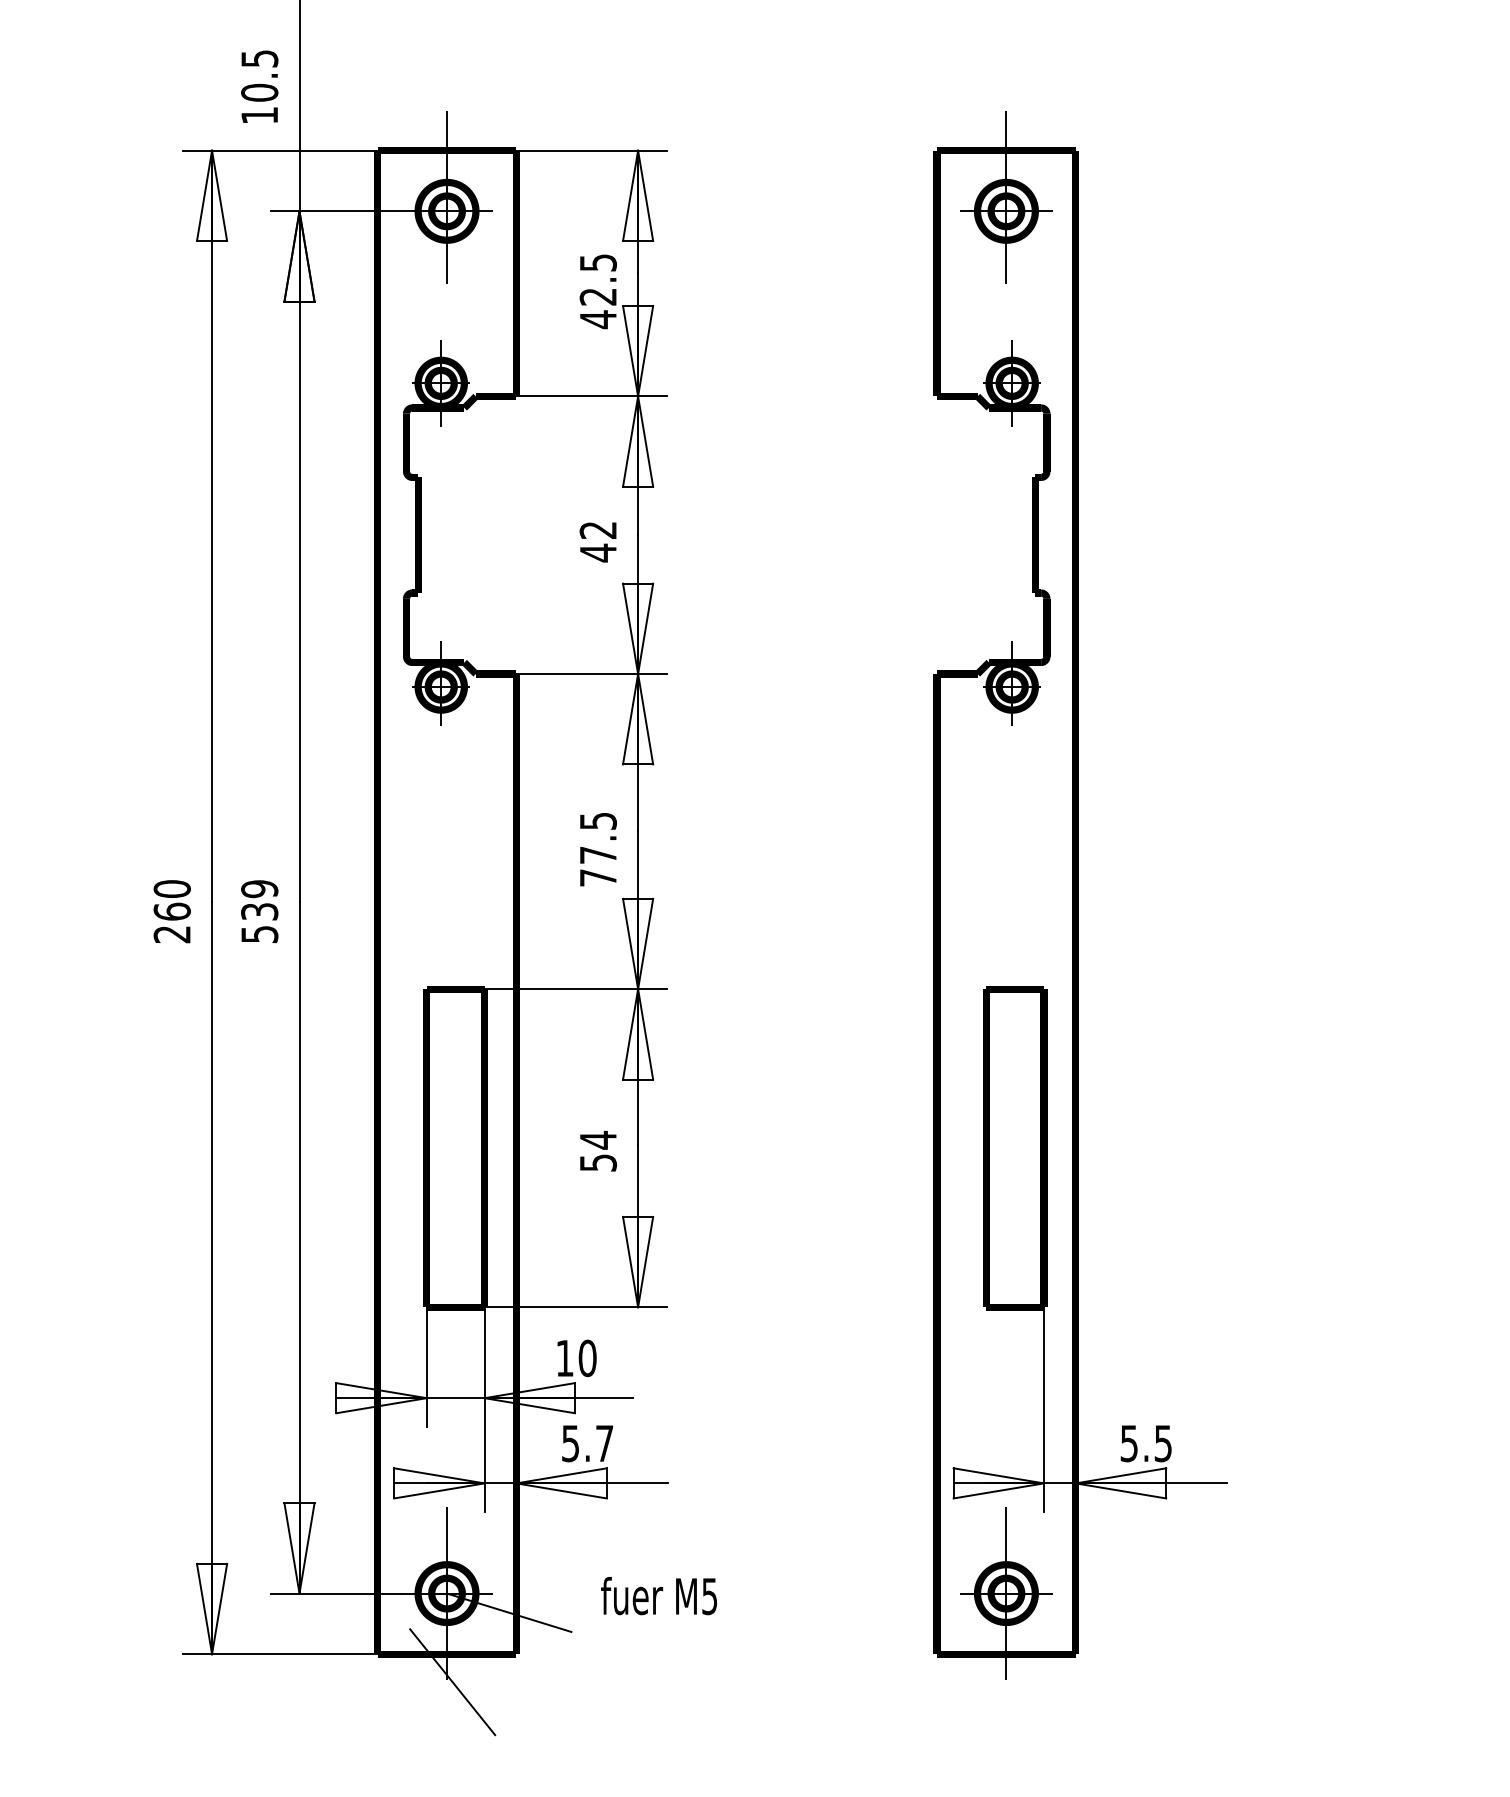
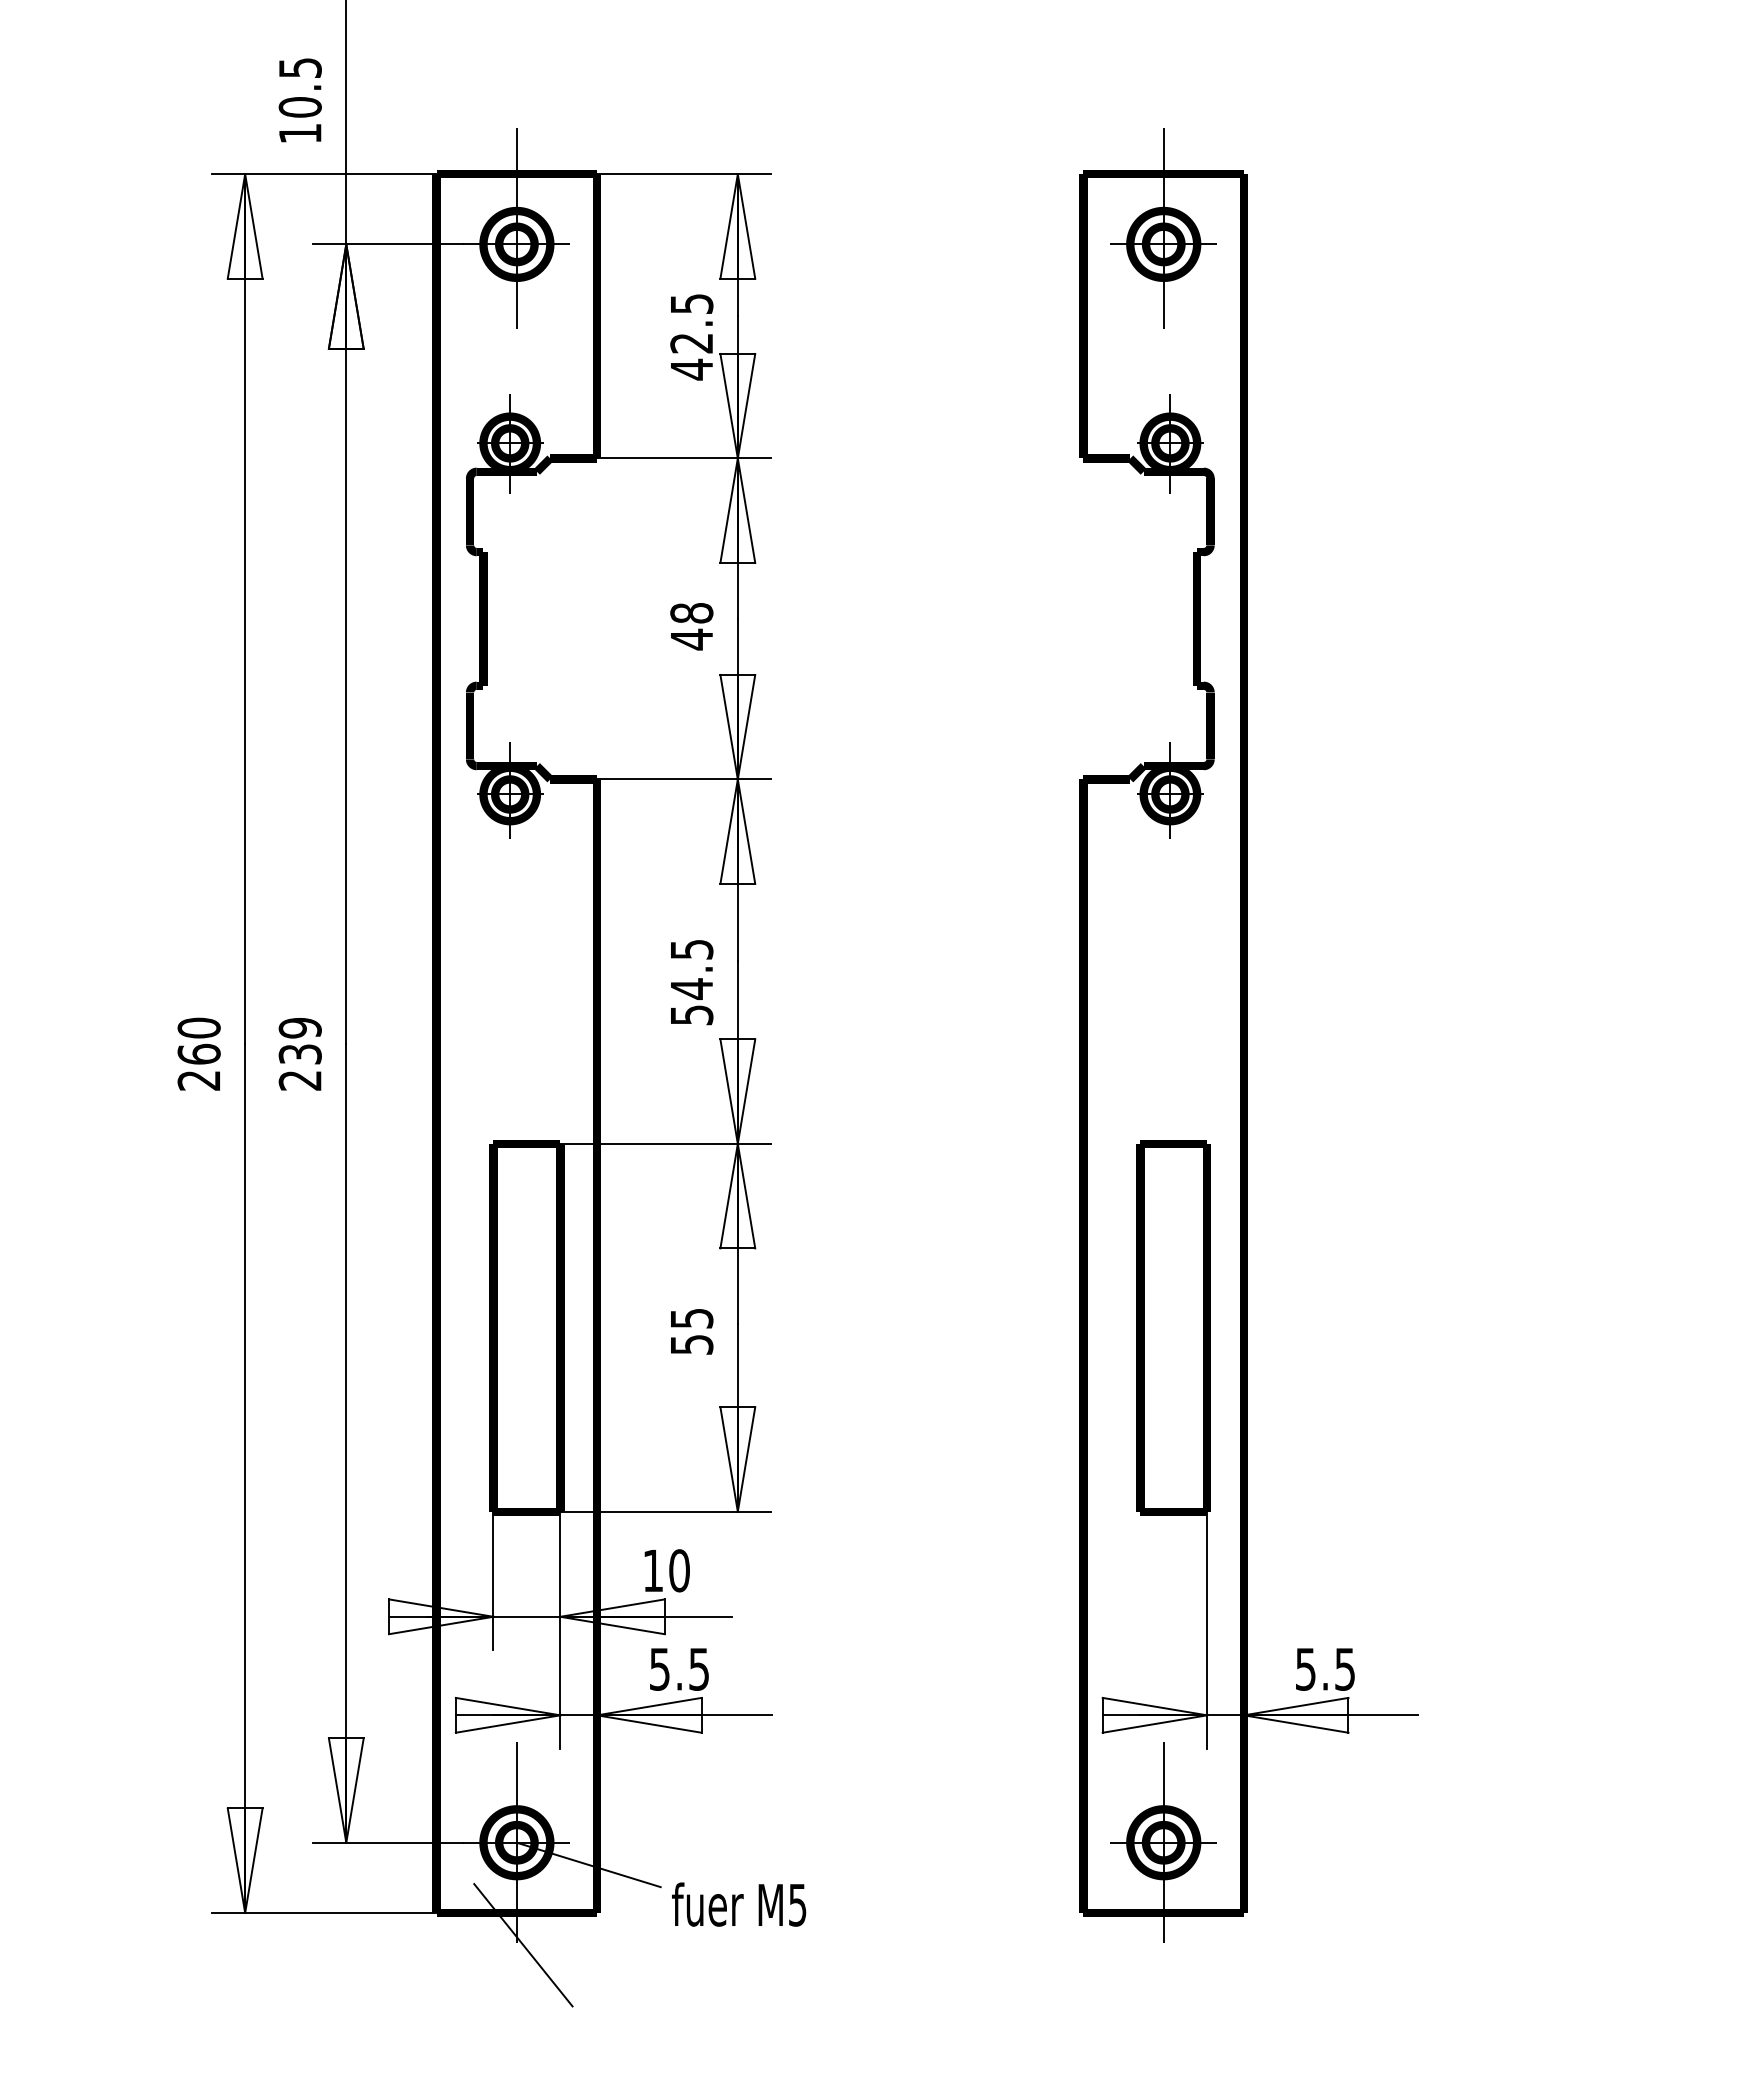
text: (598, 530) -> (691, 613), 42 -> 48
text: (598, 866) -> (692, 1001), 77.5 -> 54.5
text: (259, 934) -> (299, 1080), 539 -> 239
text: (598, 1140) -> (692, 1318), 54 -> 55
text: (604, 1443) -> (698, 1669), 5.7 -> 5.5
text: (659, 1595) -> (739, 1904), moved

